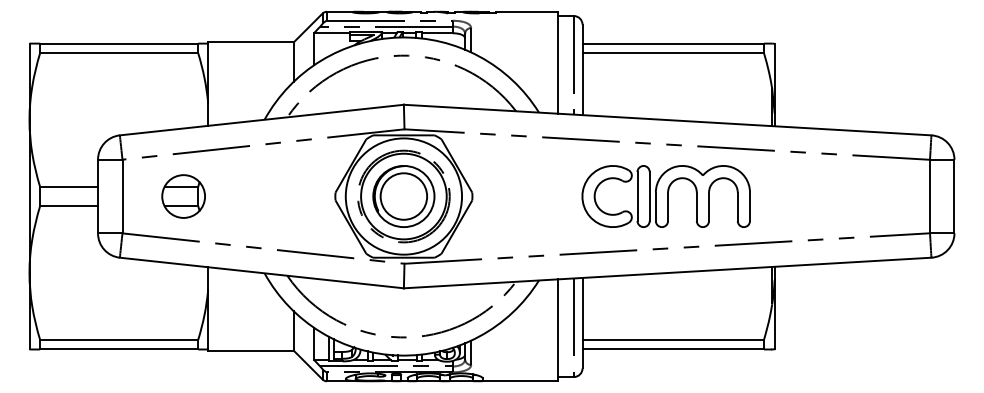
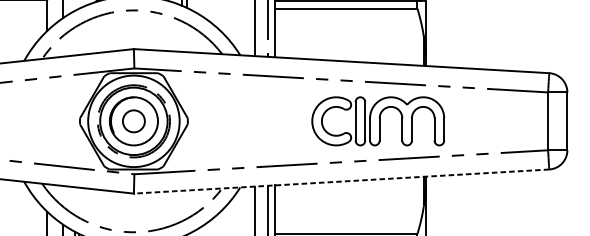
circle: (403, 196) -> (133, 121), size x0.6
part: (665, 196) -> (377, 121), moved
line: (667, 273) -> (341, 181), solid -> dashed

